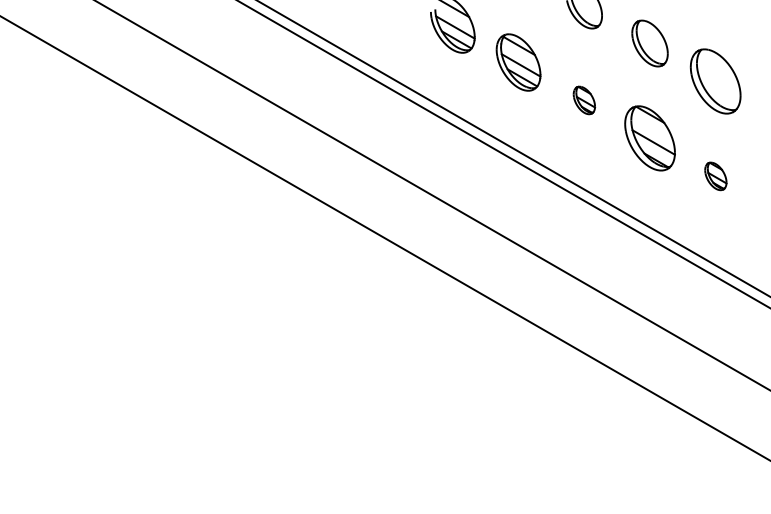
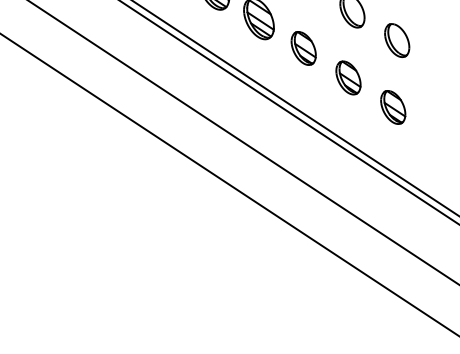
part: (715, 81) -> (397, 40), size x0.71
part: (584, 100) -> (303, 48), size x1.67
part: (649, 138) -> (348, 78), size x0.71
part: (715, 176) -> (393, 107), size x1.67

